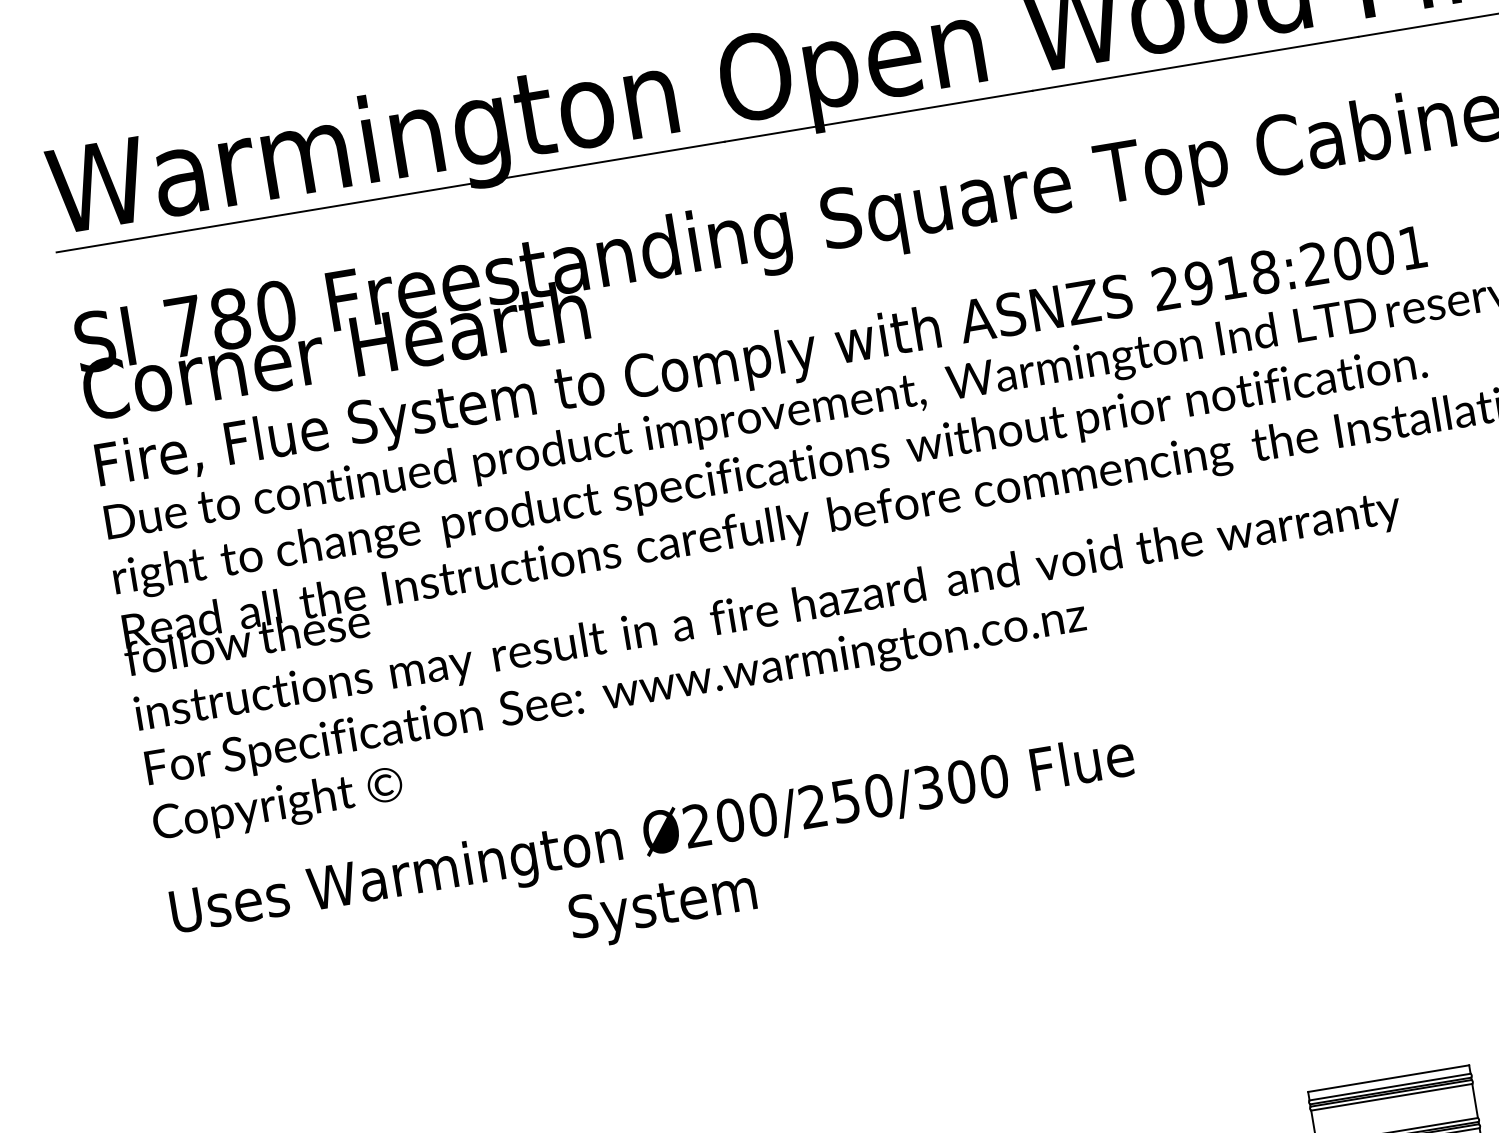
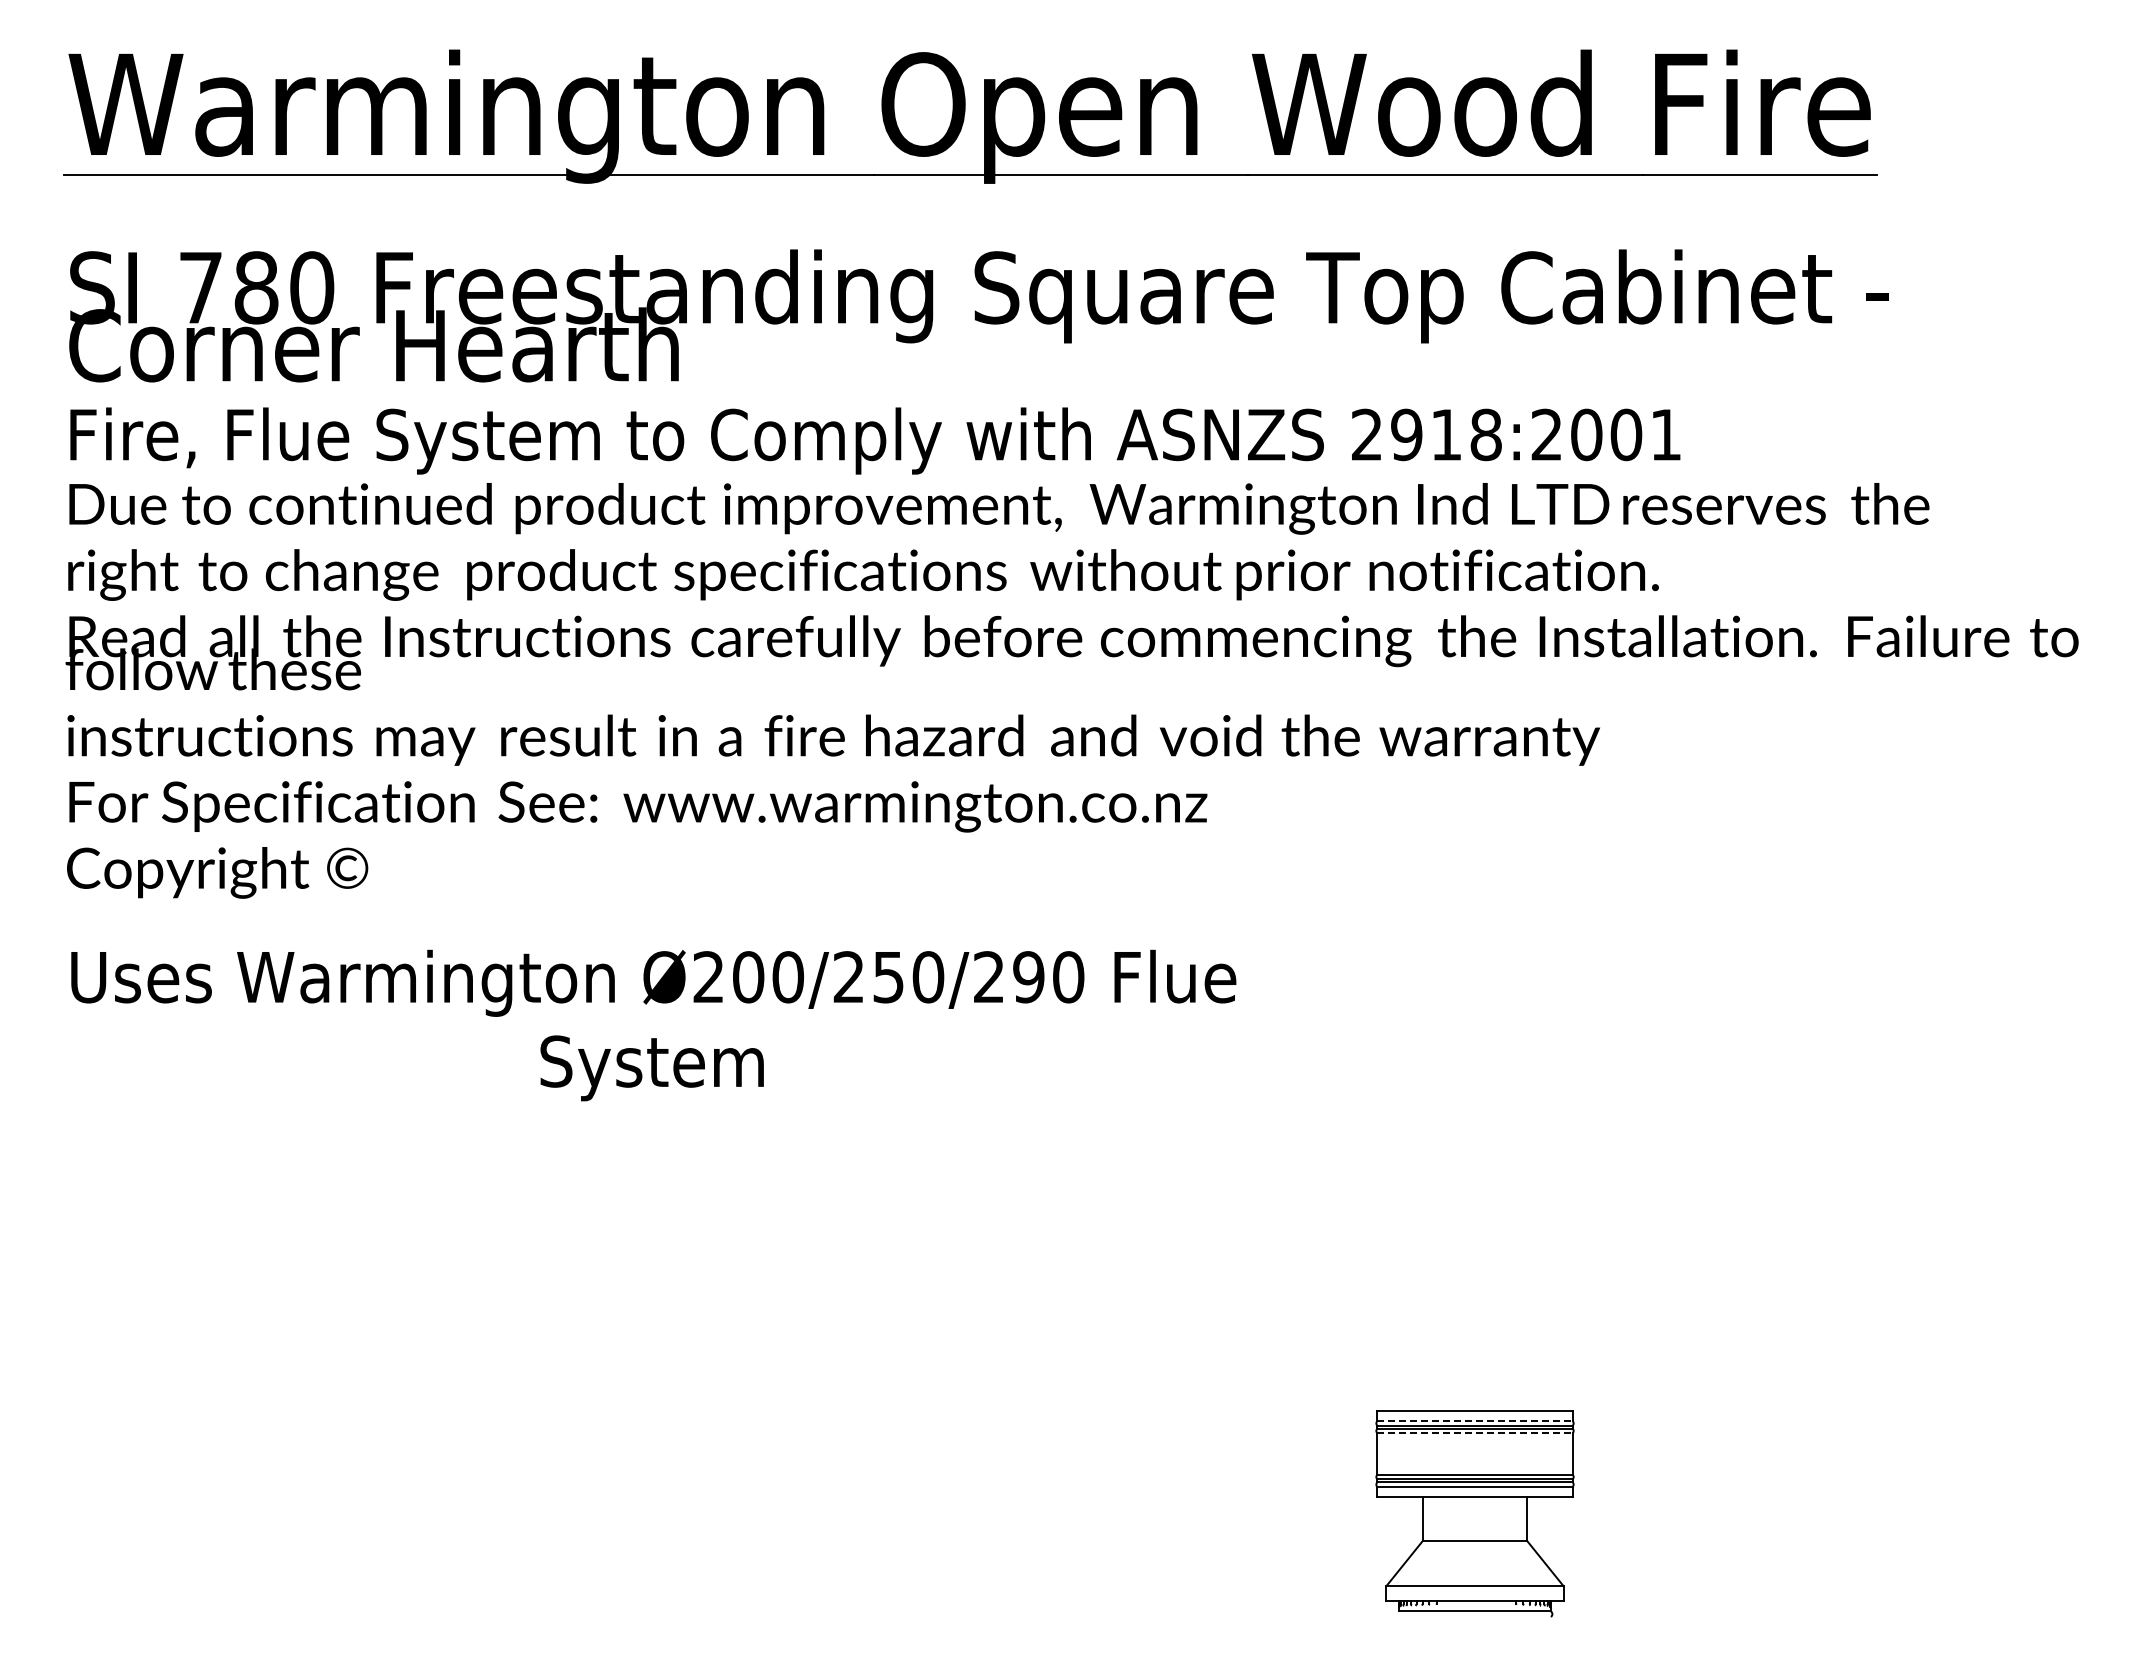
text: (945, 784) -> (1009, 977), Ø200/250/300 -> Ø200/250/290
line: (1389, 1087) -> (1474, 1421), solid -> dashed
line: (1391, 1097) -> (1474, 1433), solid -> dashed

